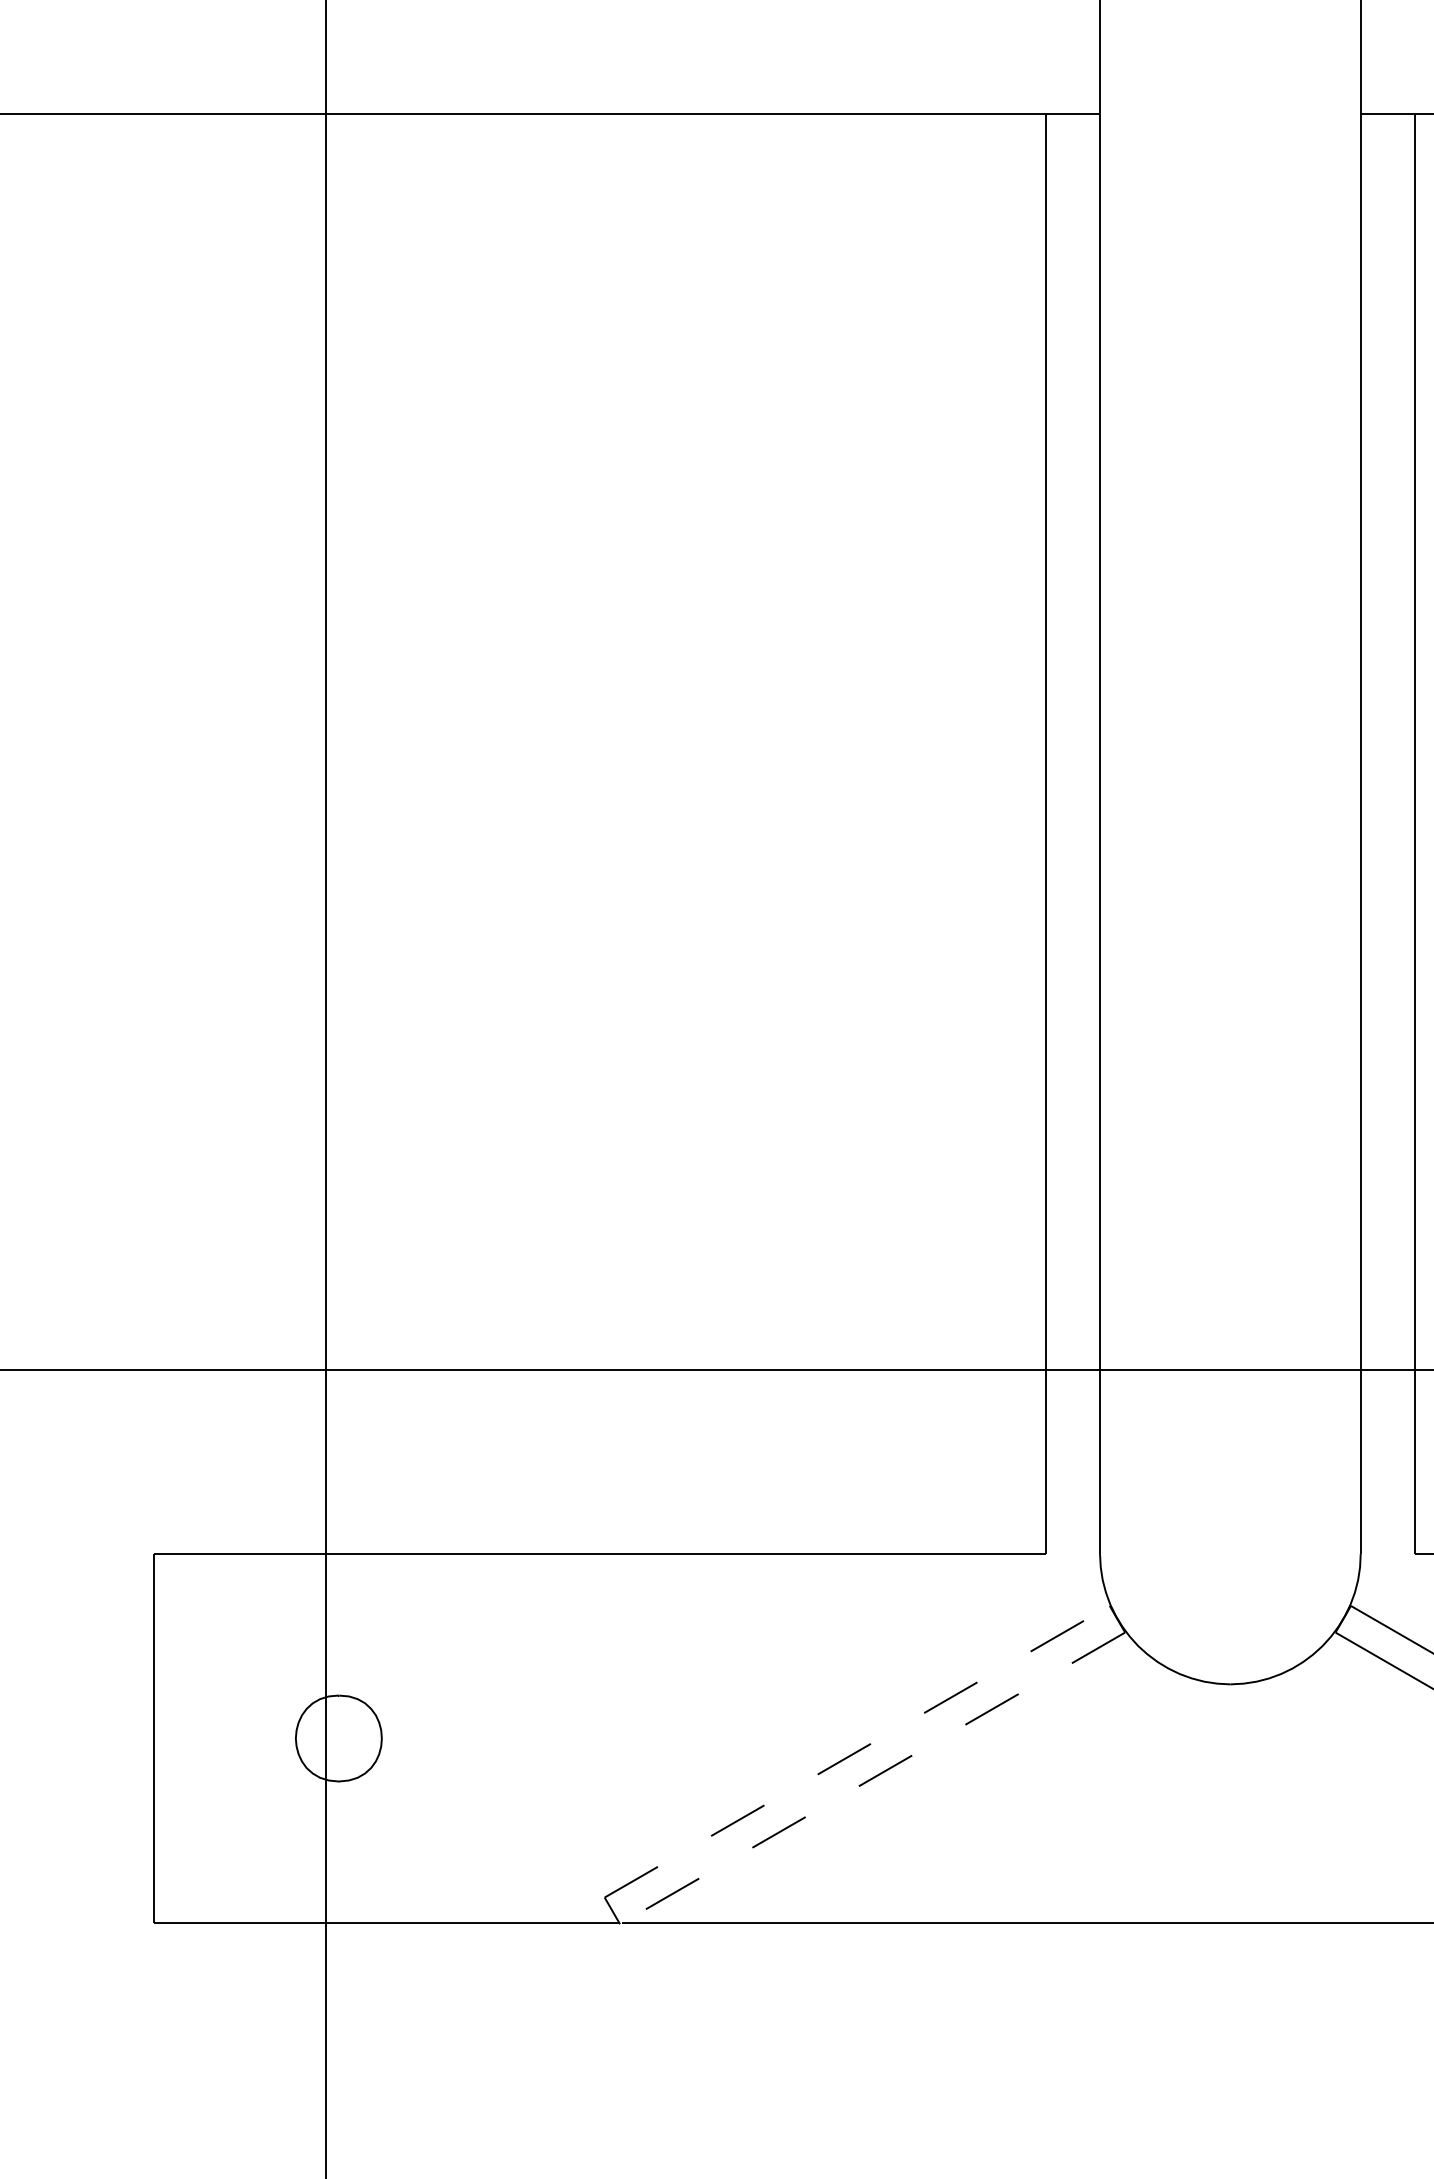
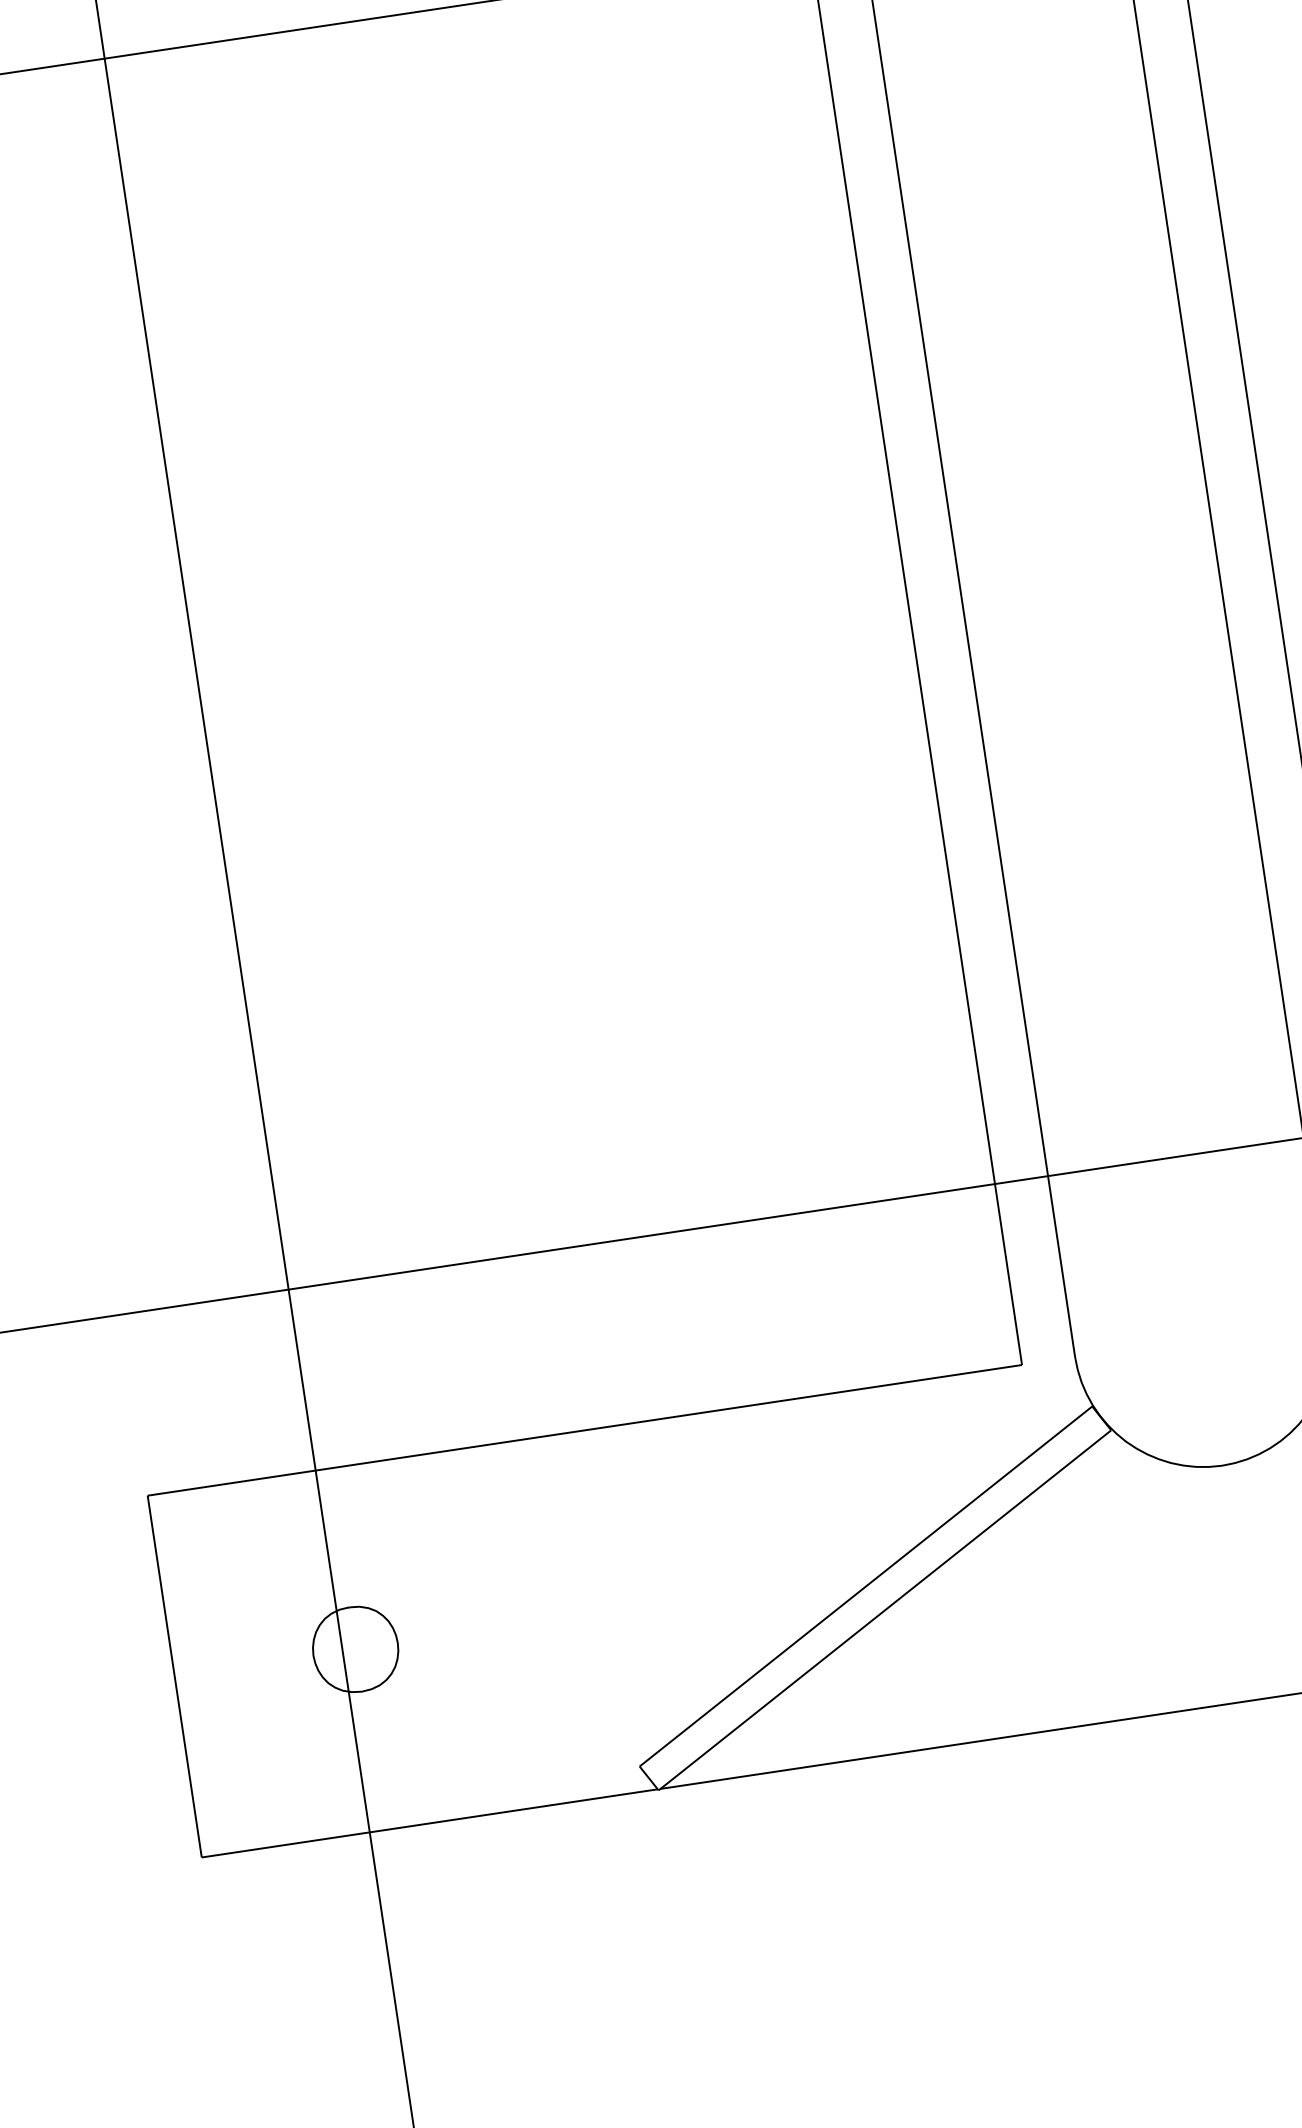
line: (857, 1751) -> (866, 1586), dashed -> solid
line: (872, 1778) -> (884, 1610), dashed -> solid

